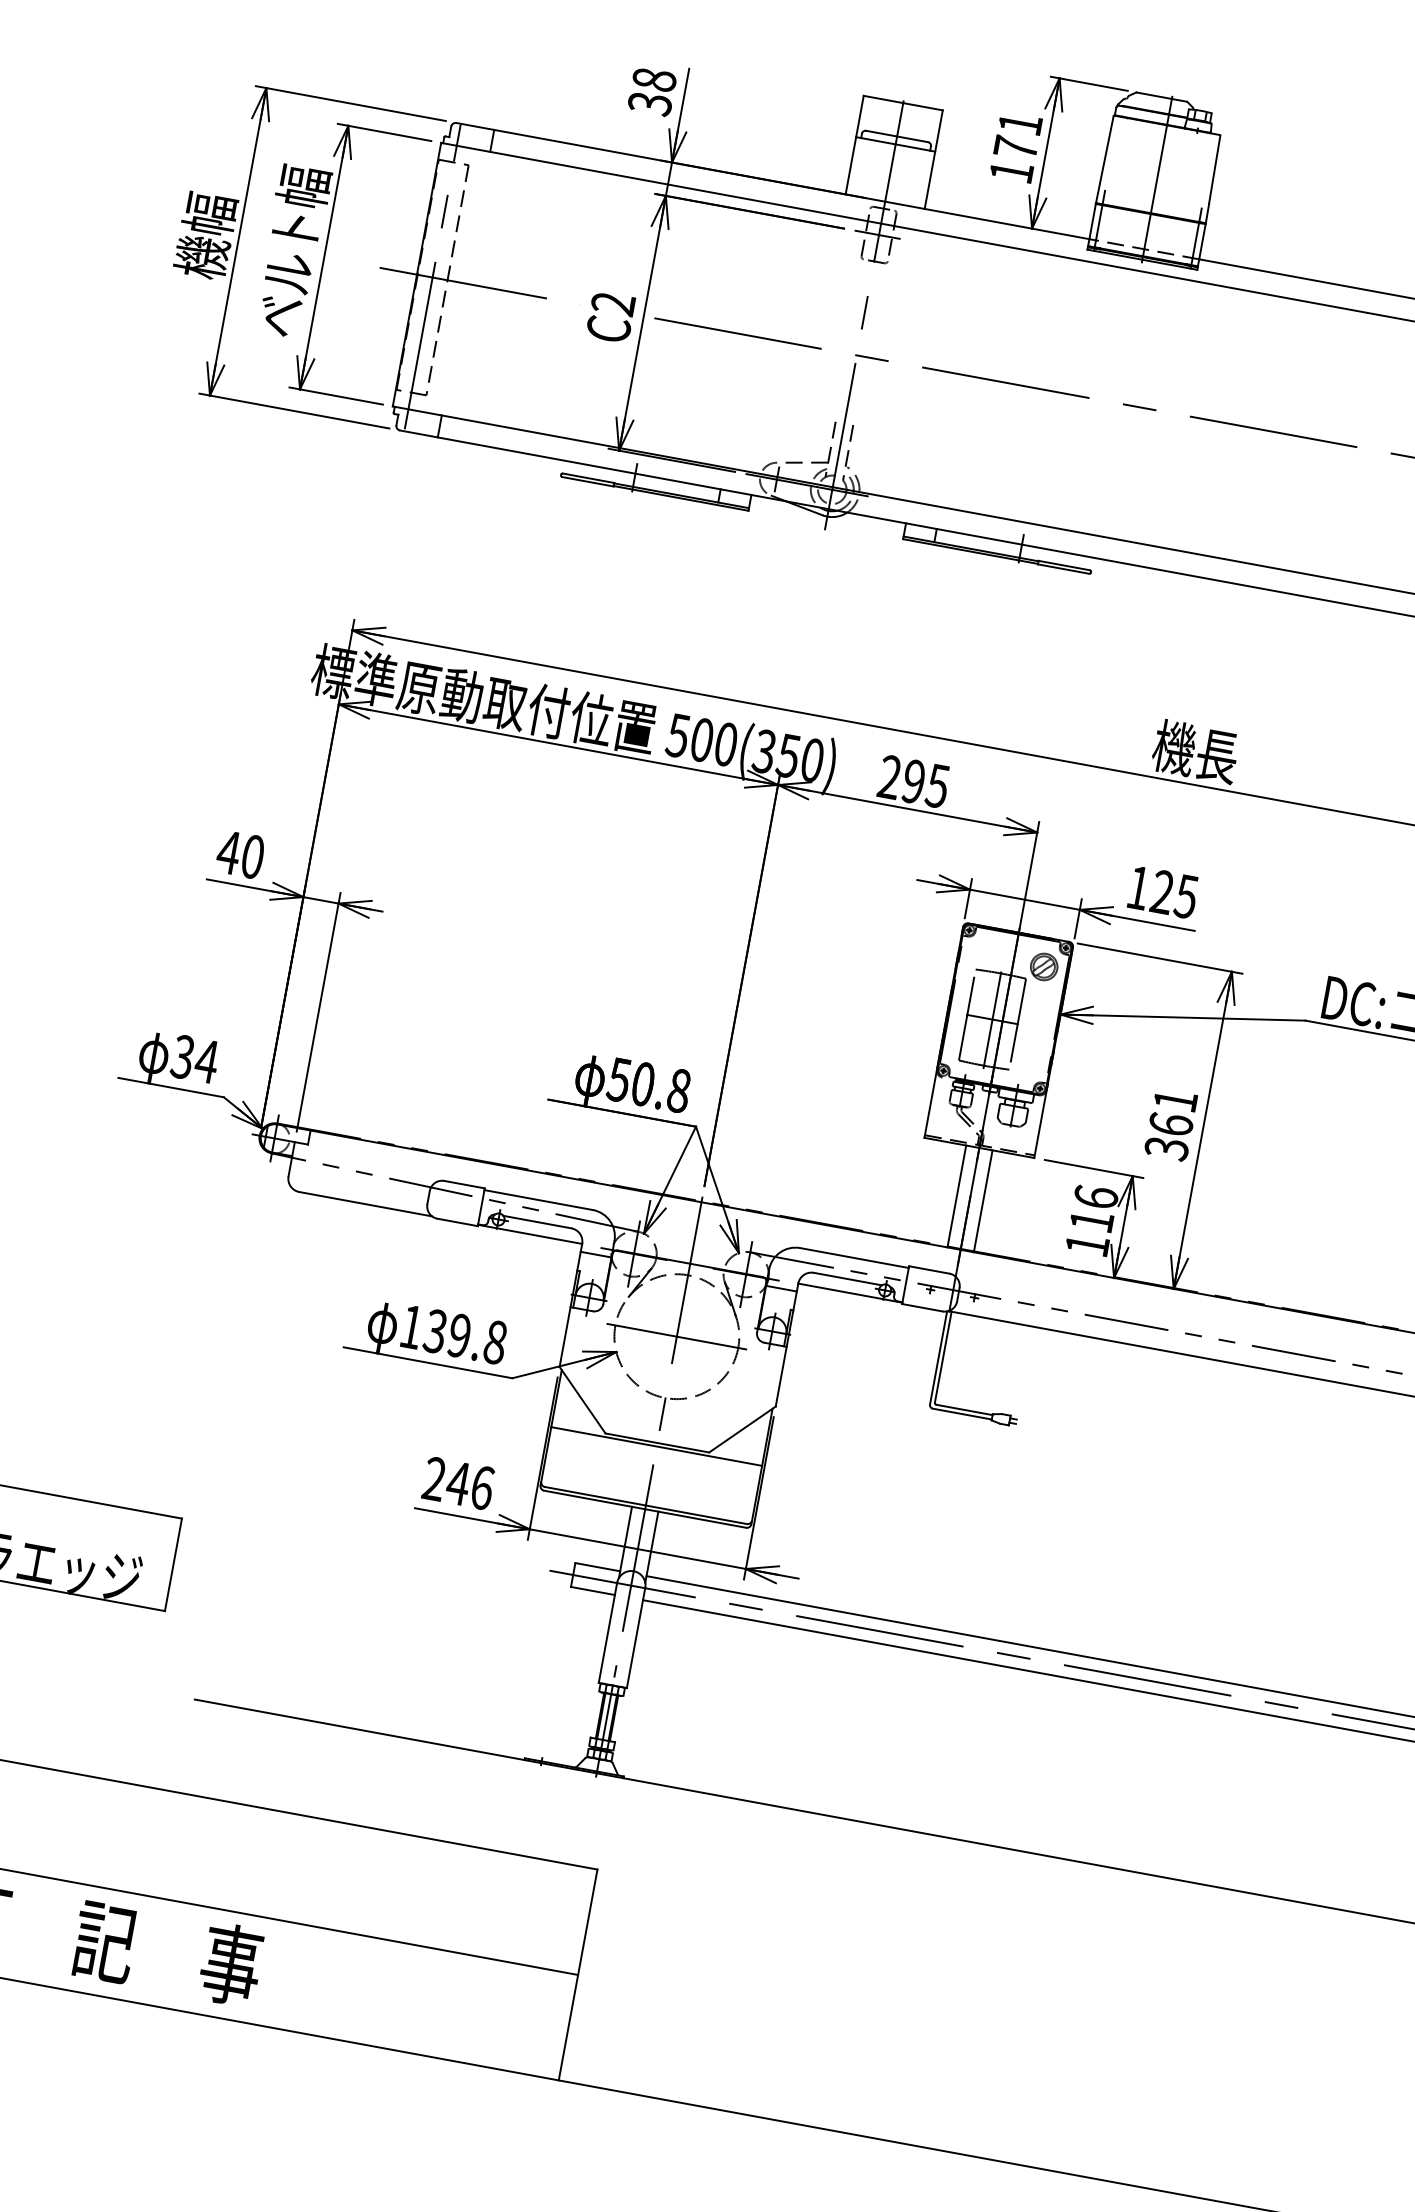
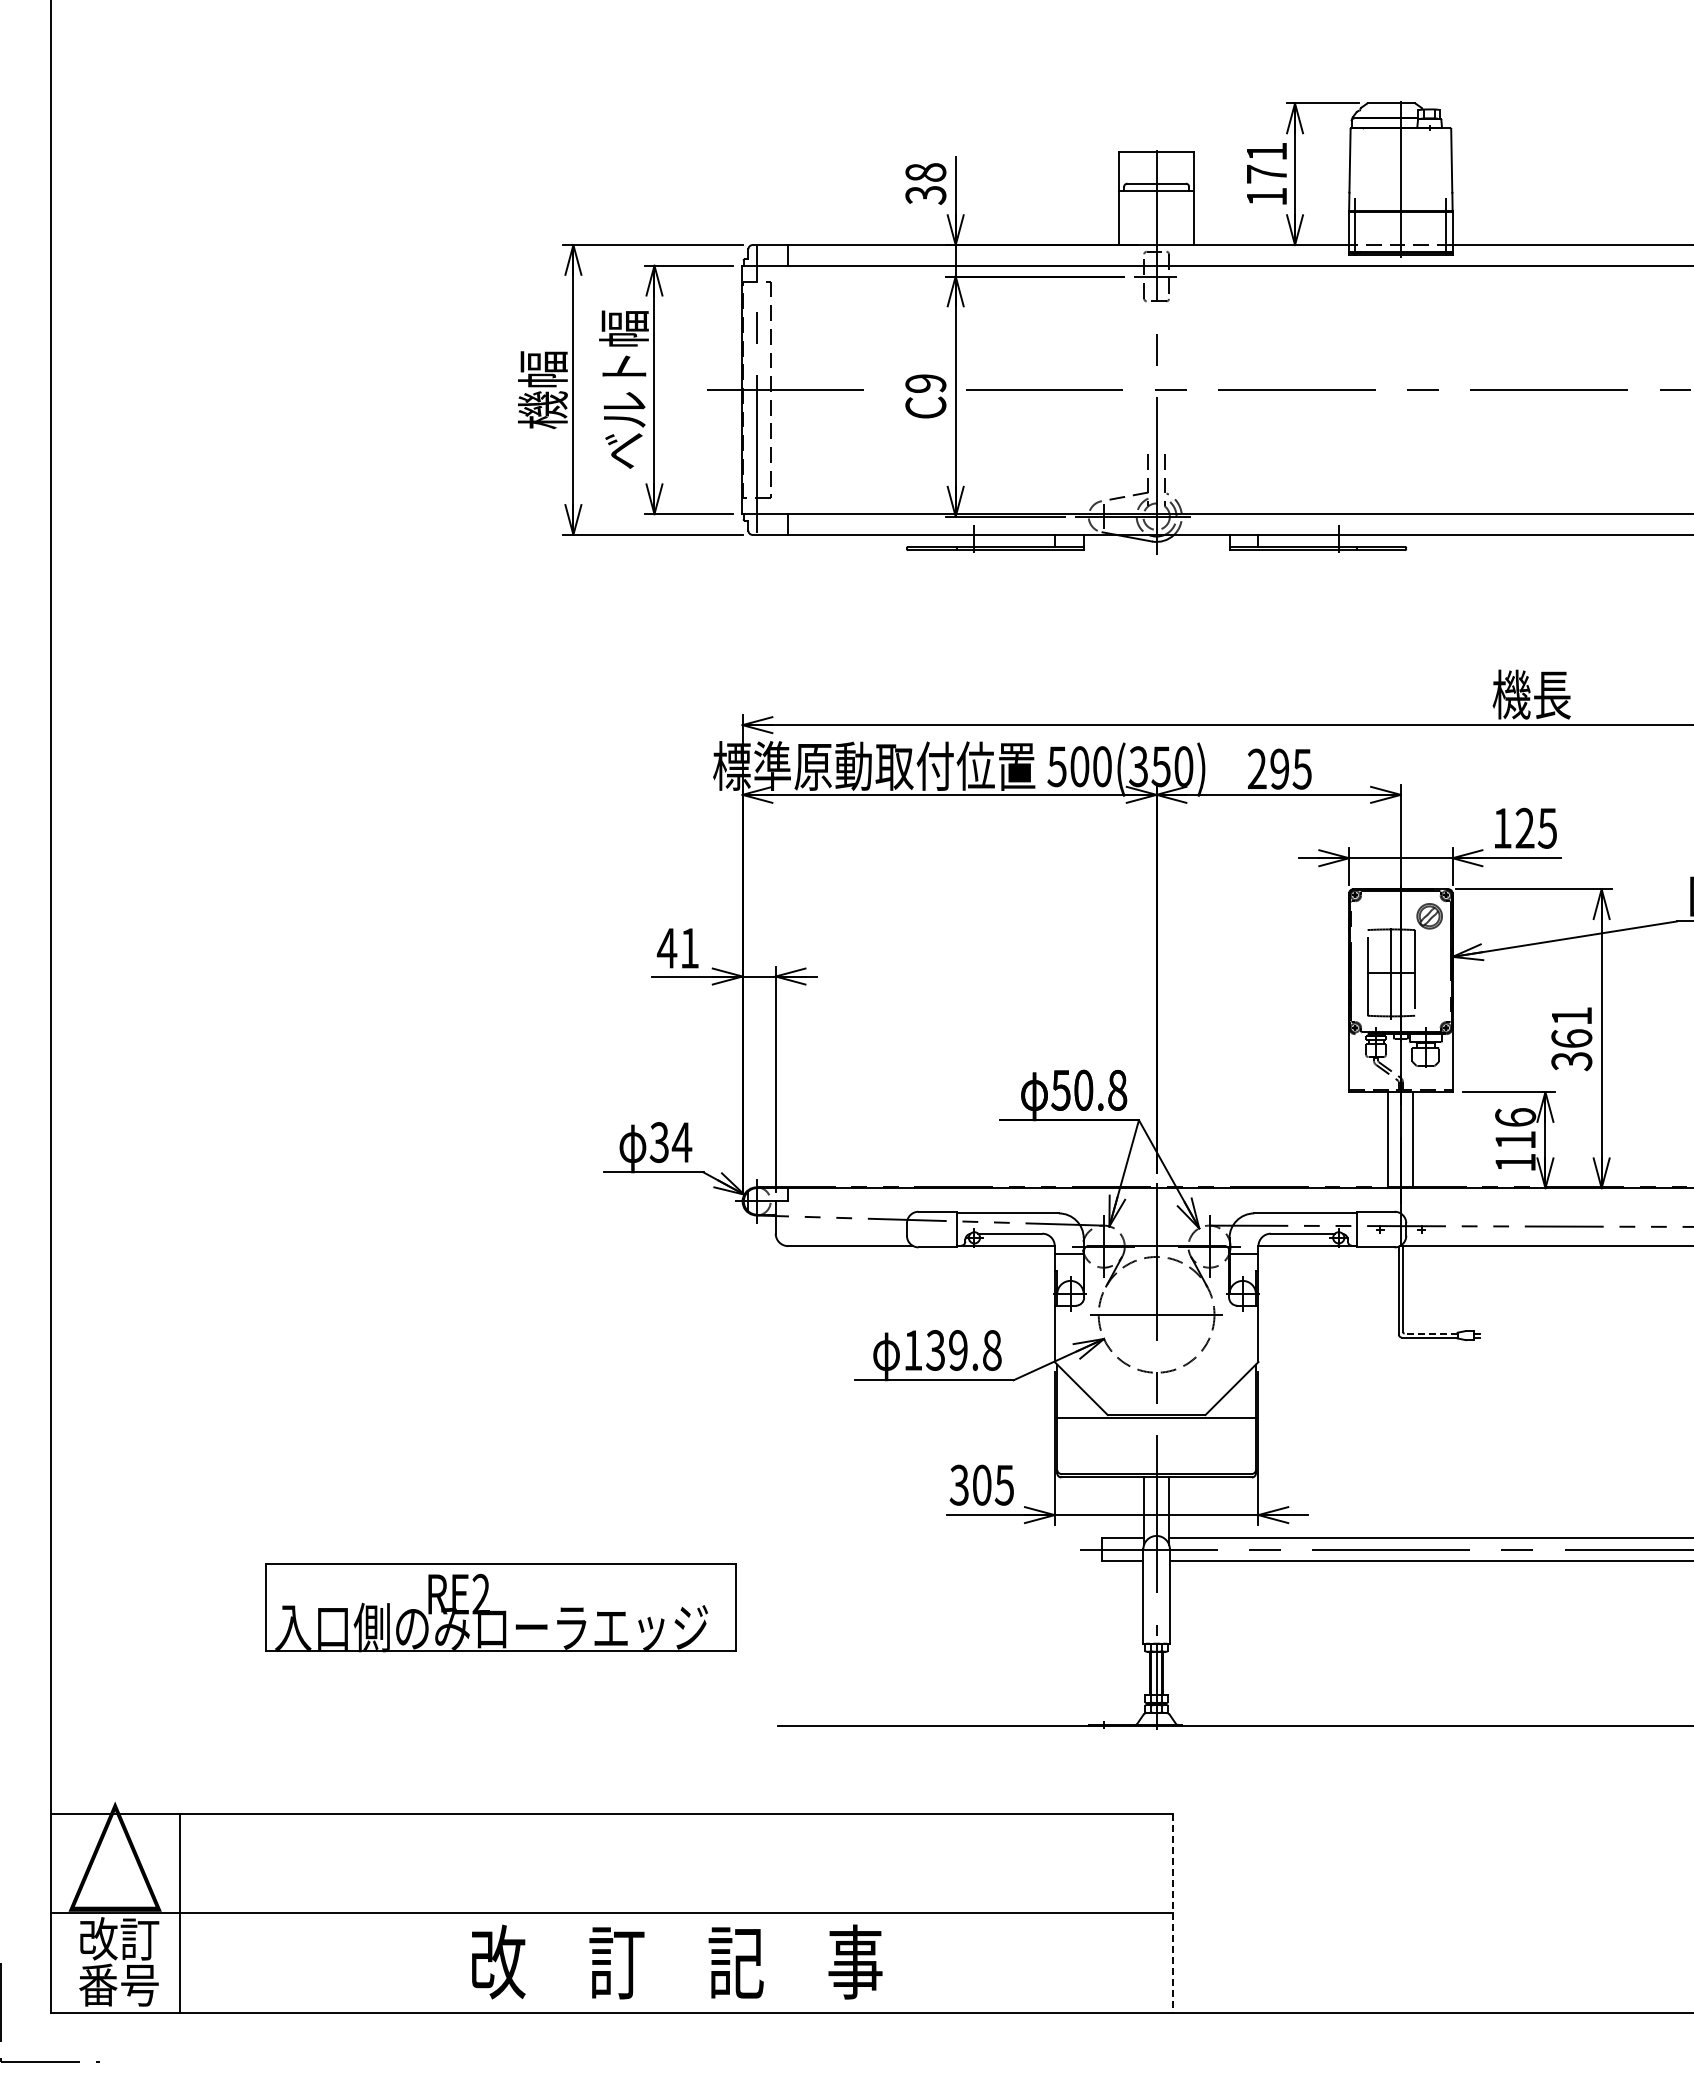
text: (614, 303) -> (926, 383), C2 -> C9
text: (252, 855) -> (689, 947), 40 -> 41
line: (964, 1409) -> (1431, 1333), solid -> dashed
text: (458, 1482) -> (981, 1484), 246 -> 305
line: (578, 1975) -> (1173, 1913), solid -> dashed

